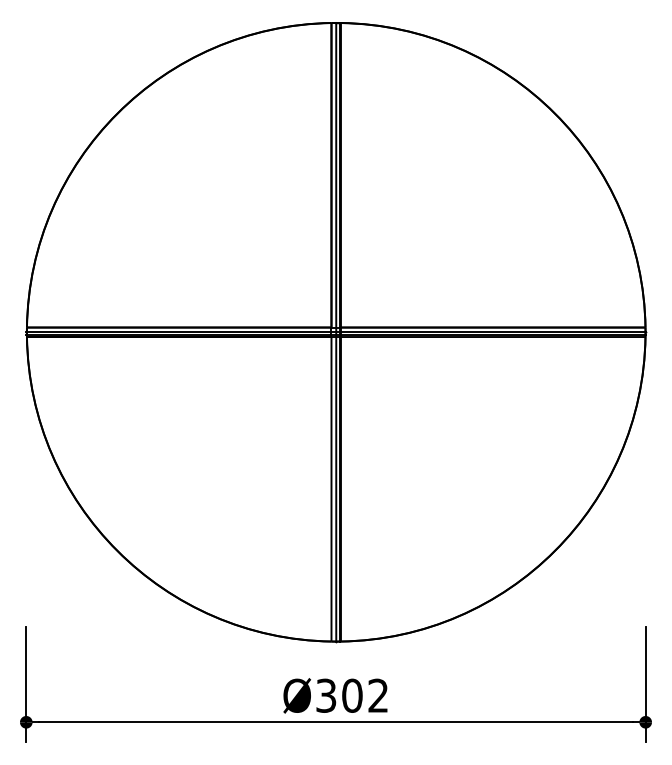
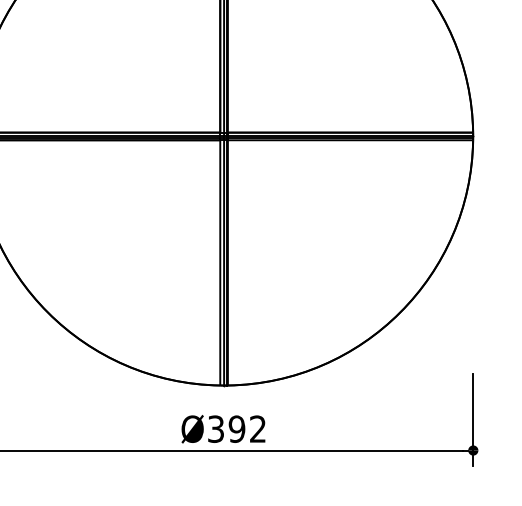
text: (352, 695) -> (237, 428), Ø302 -> Ø392

